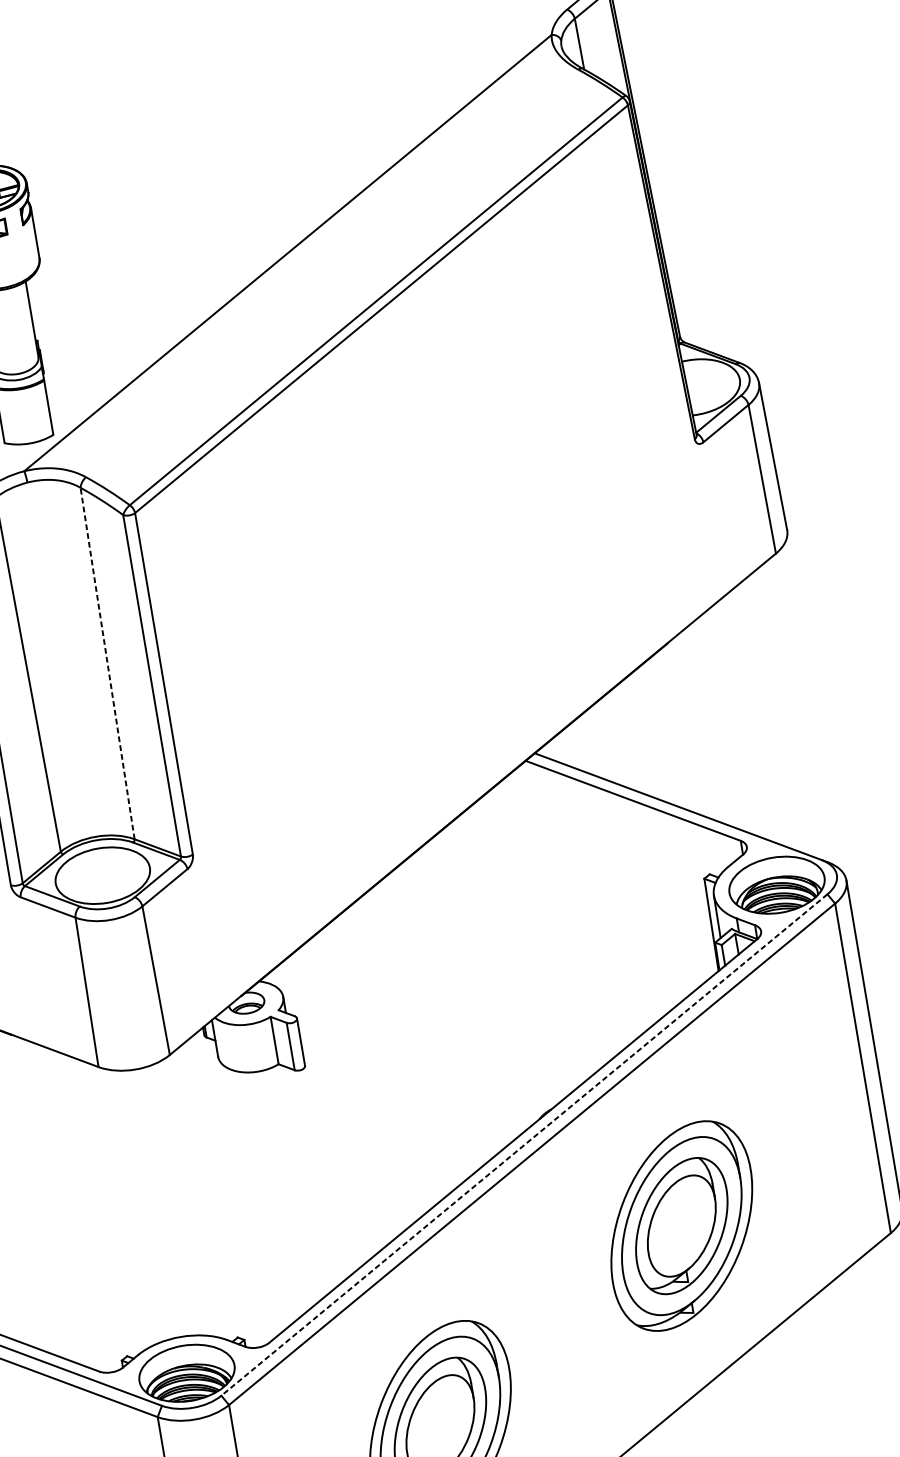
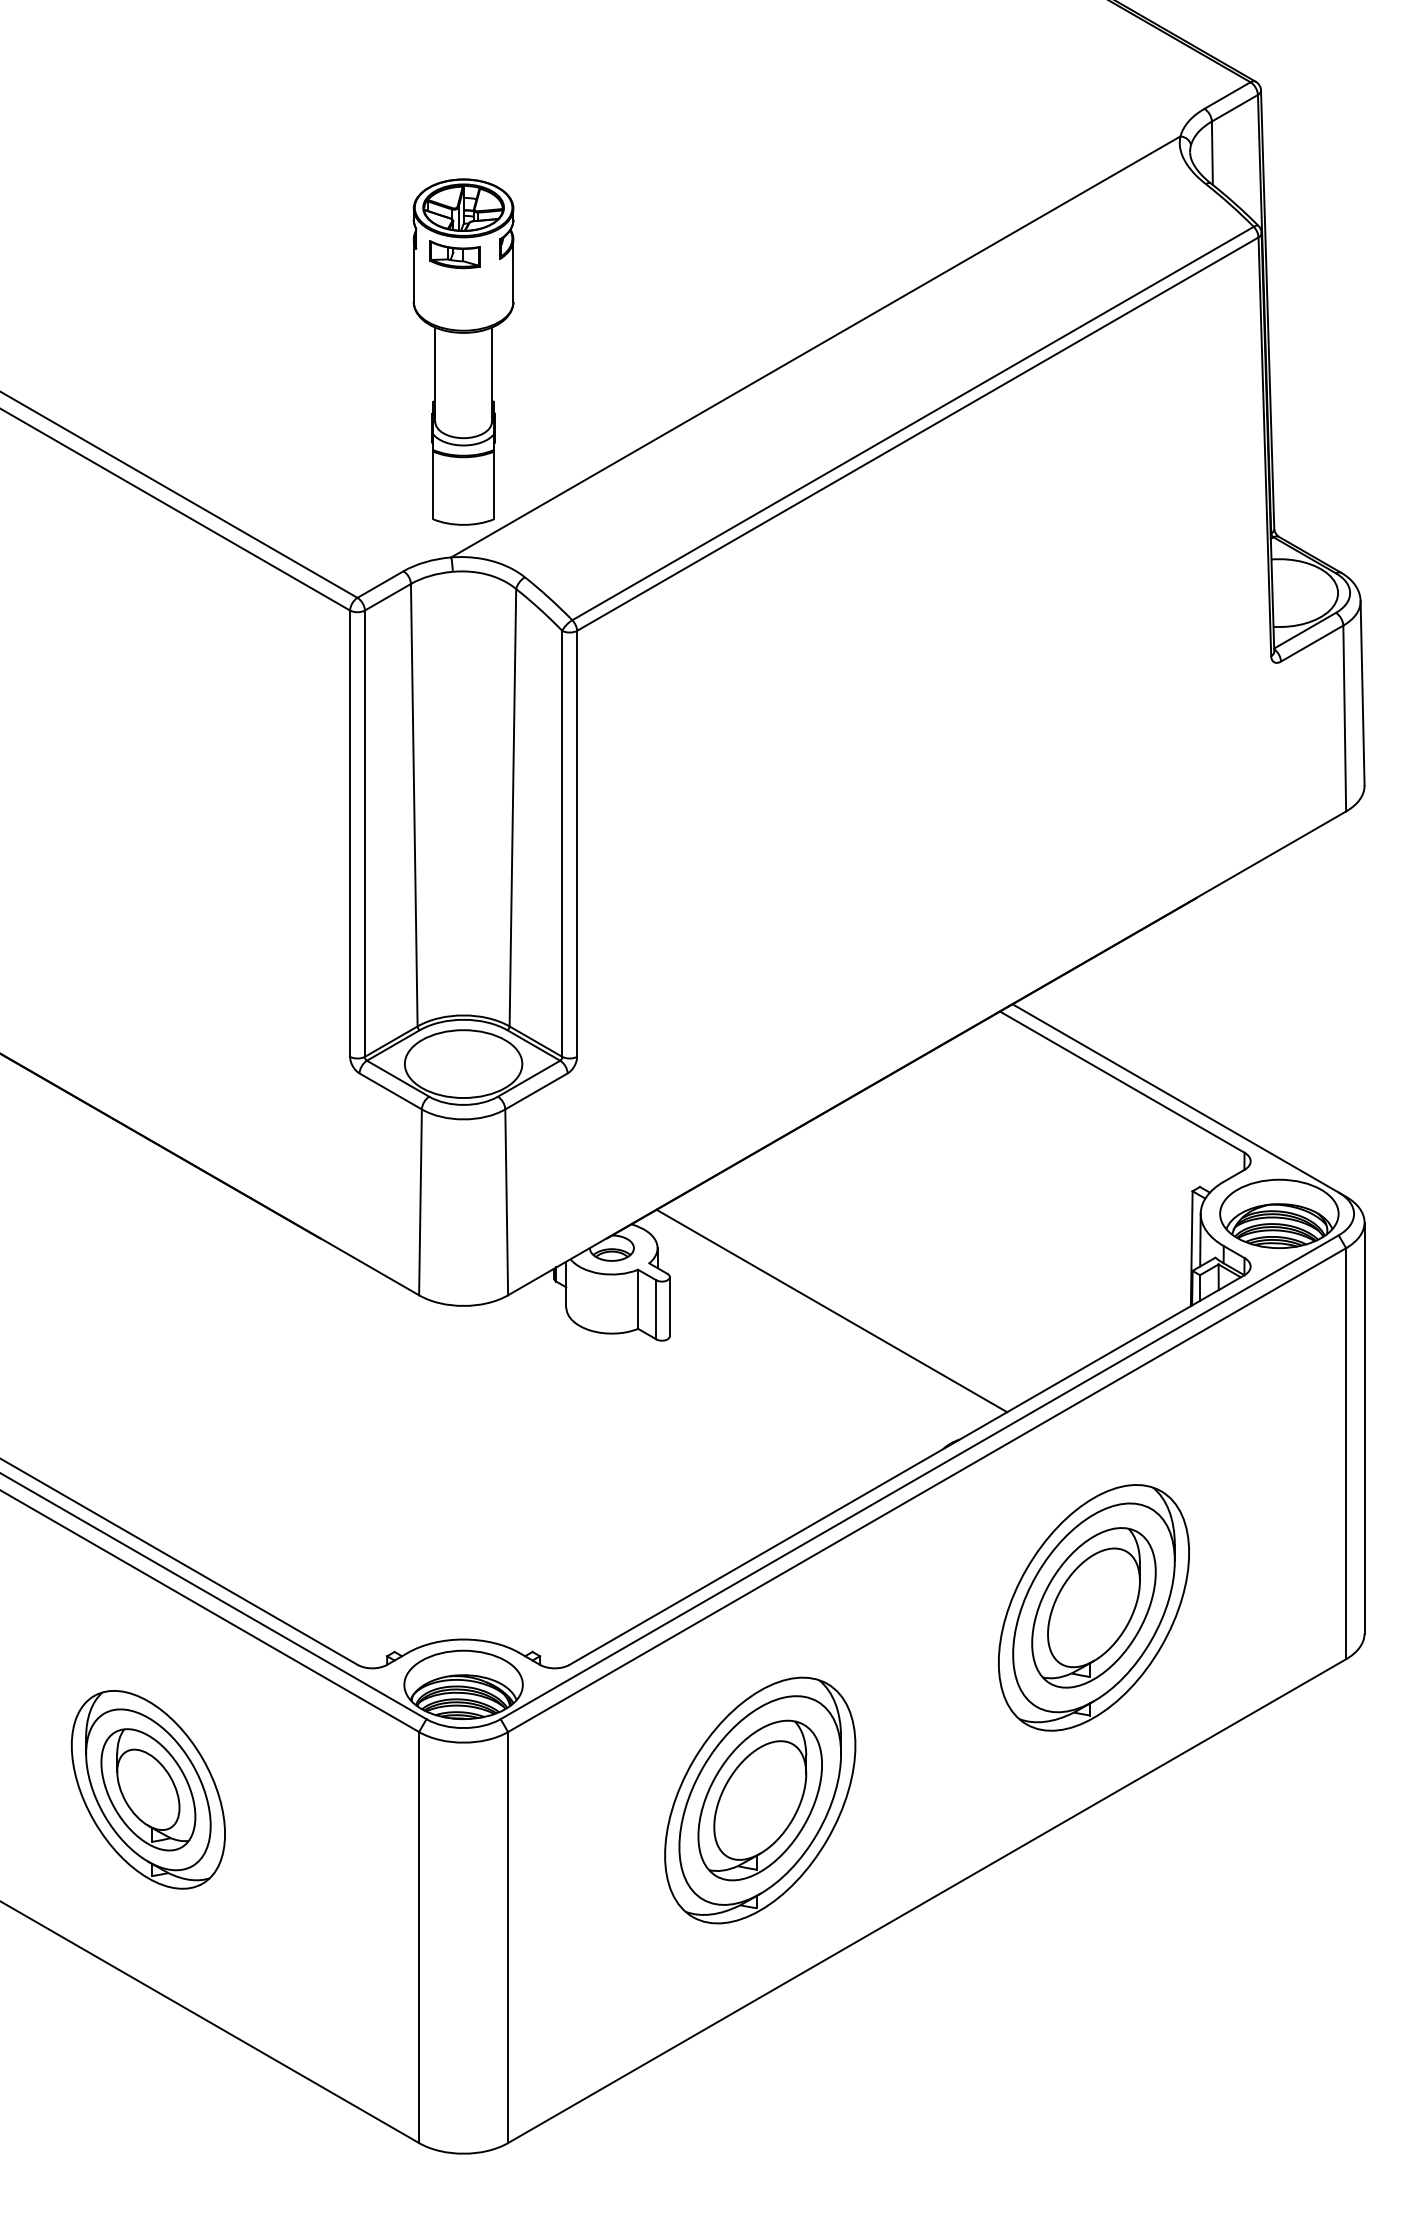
line: (107, 663) -> (512, 807), dashed -> solid
line: (431, 1023) -> (831, 1310), added
line: (524, 1145) -> (919, 1477), dashed -> solid

